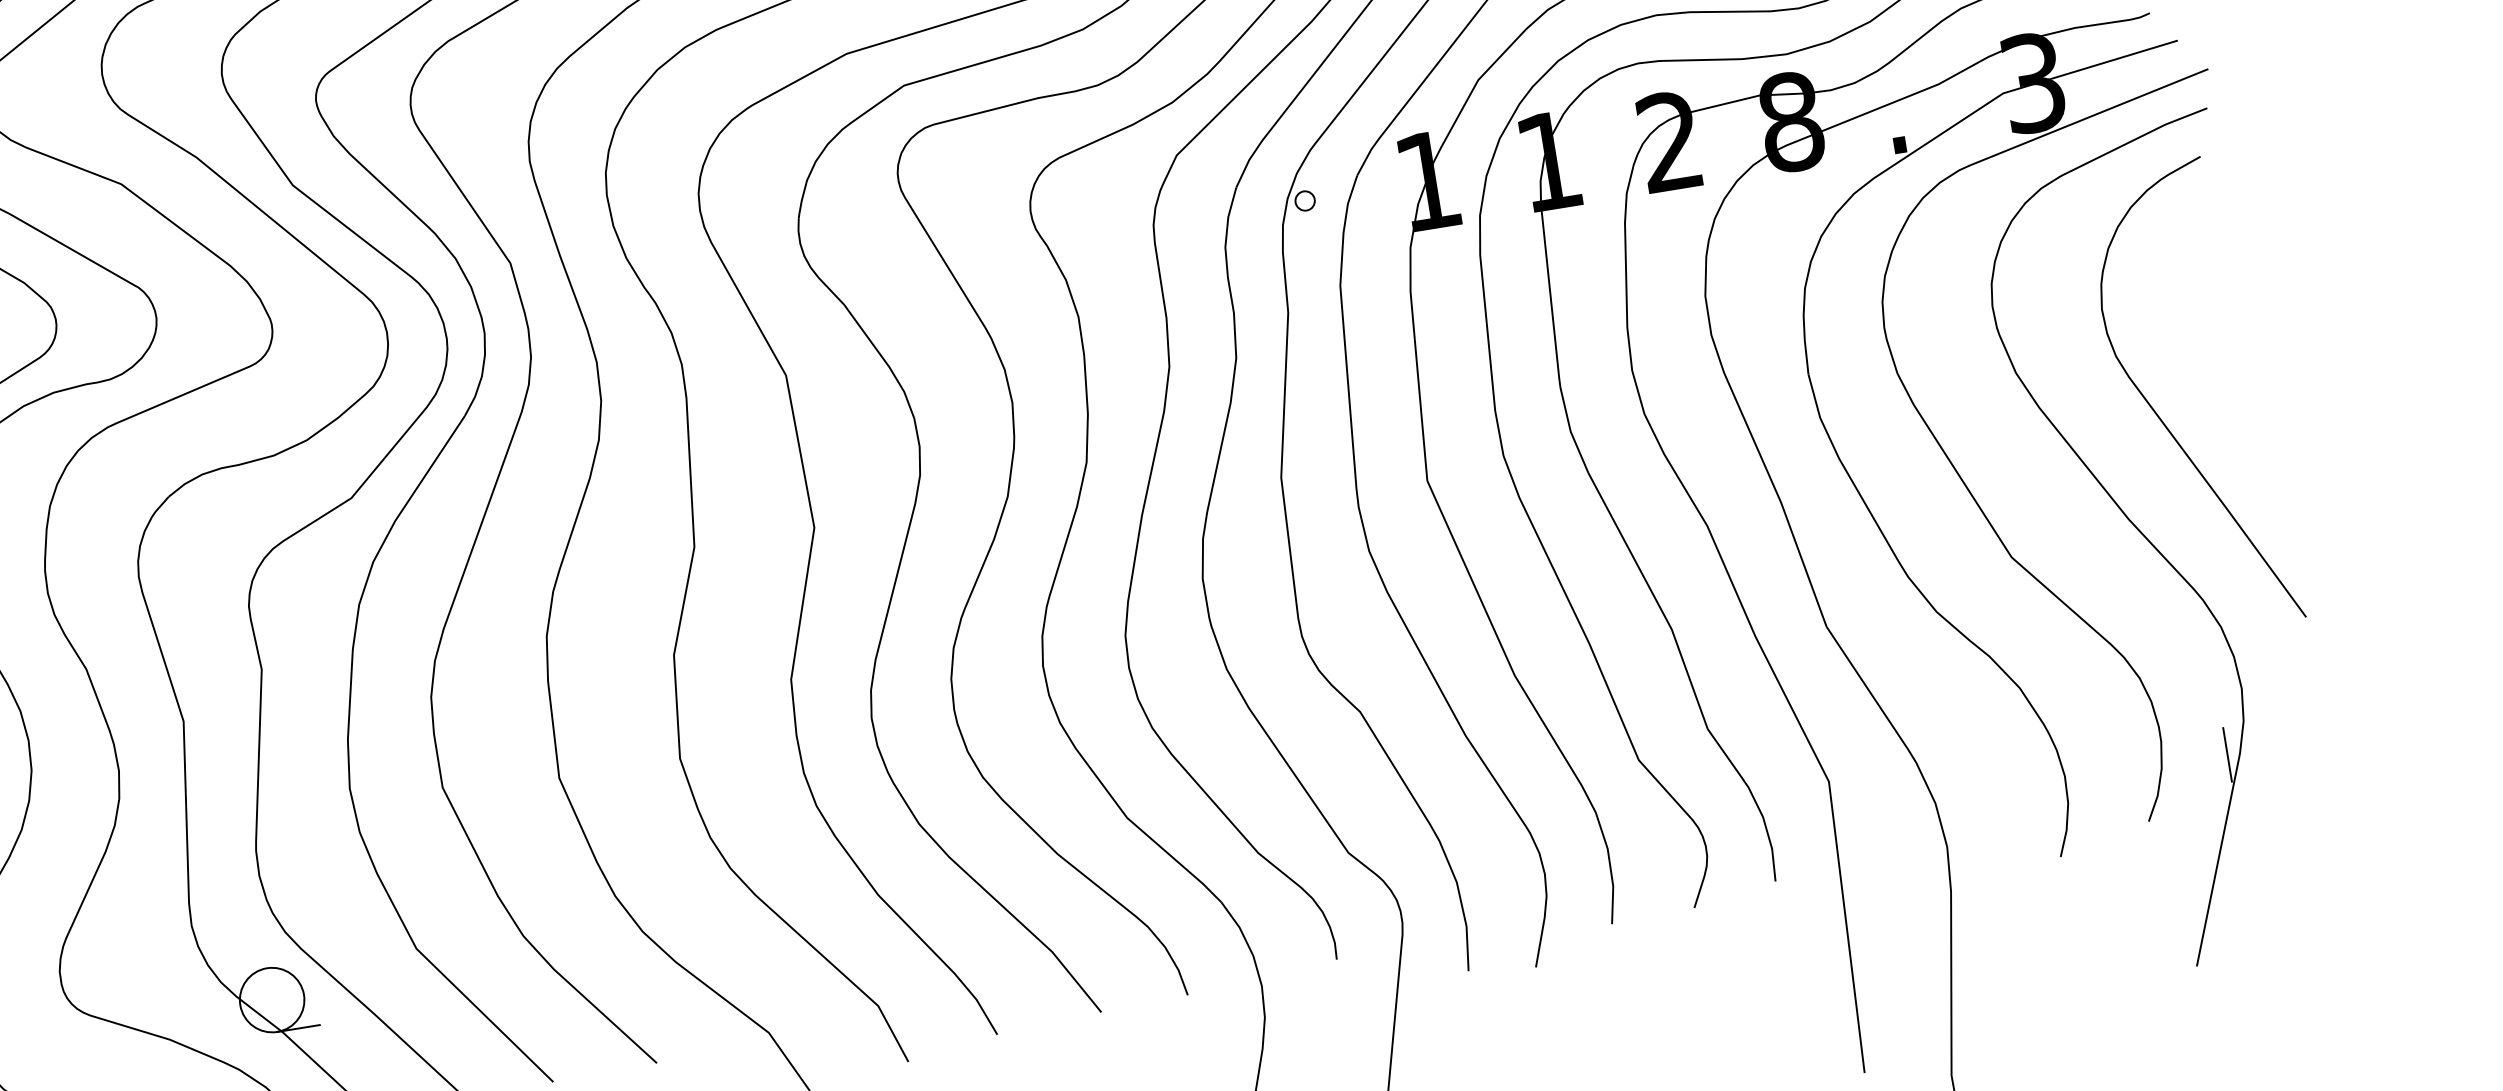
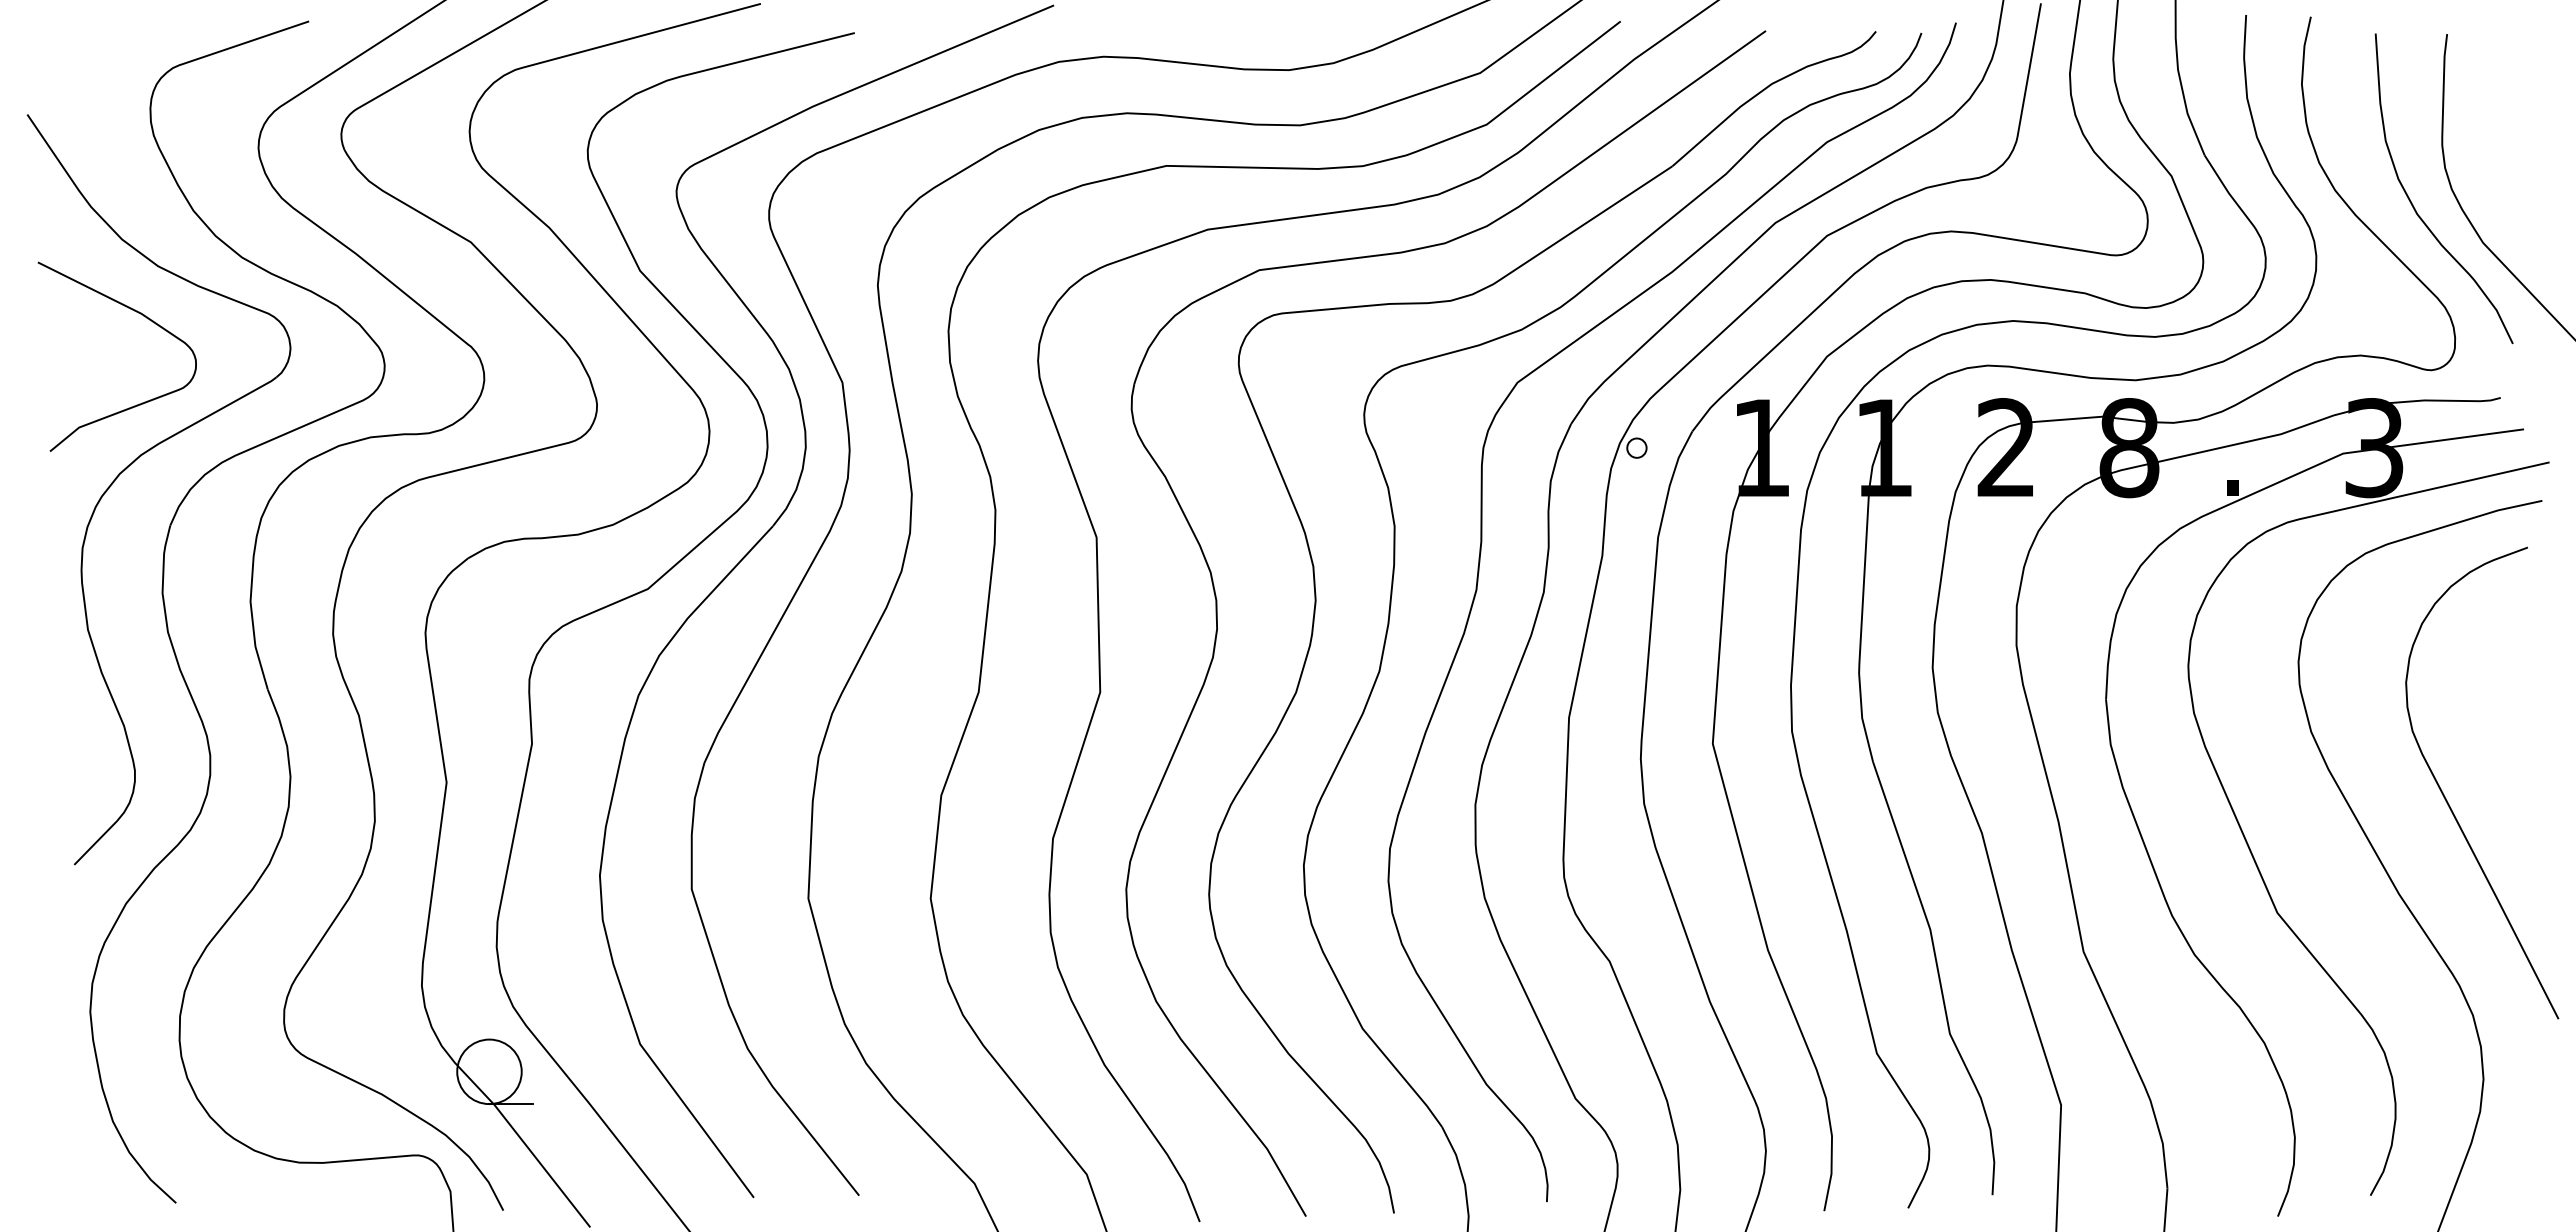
line: (2227, 755) -> (2458, 1142), removed

